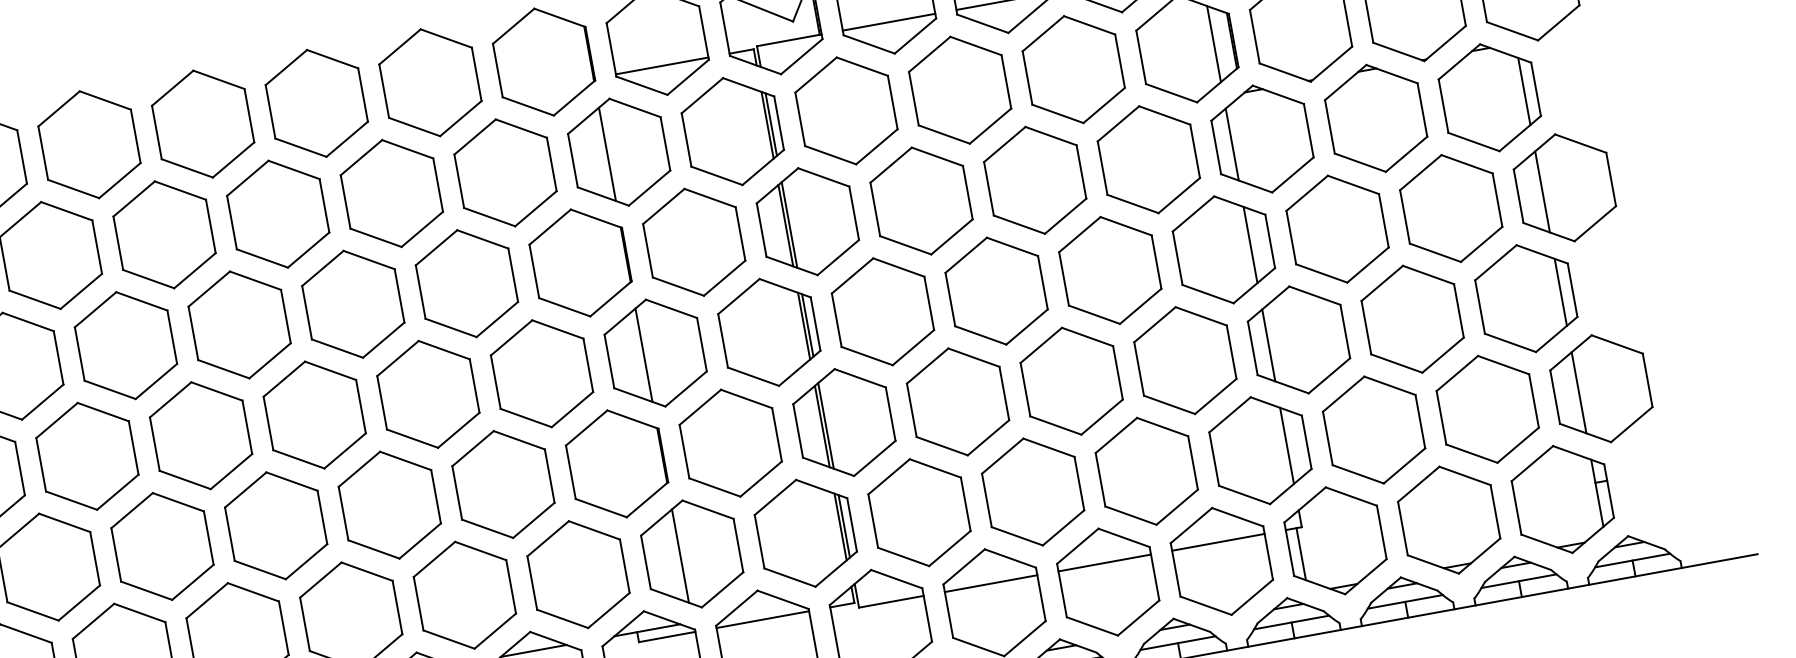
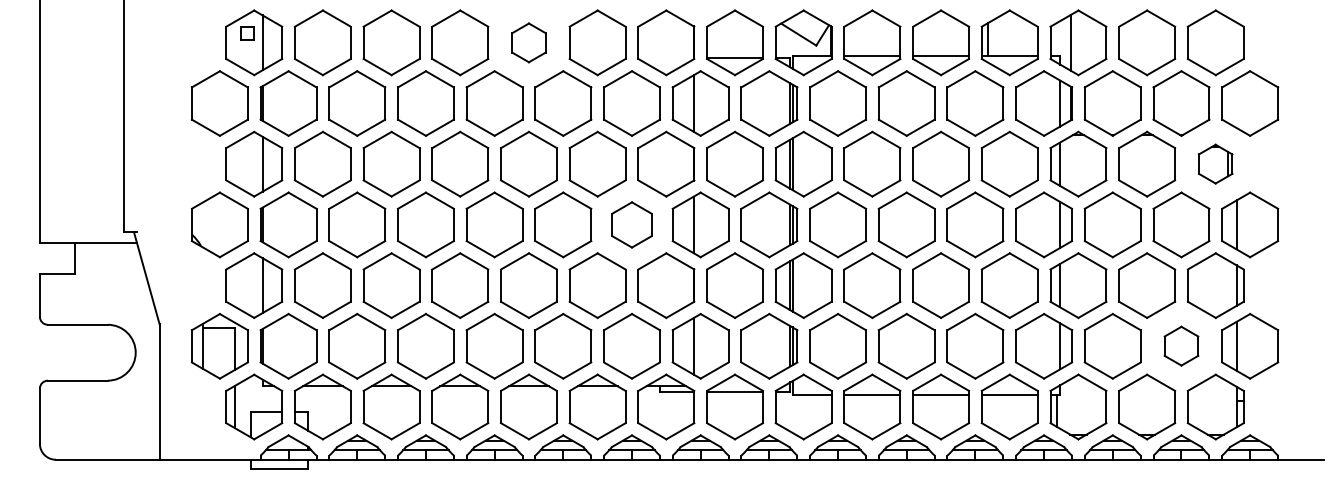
part: (1489, 96) -> (1215, 163), size x0.6
part: (315, 103) -> (528, 42), size x0.6
part: (541, 373) -> (631, 224), size x0.7
part: (1487, 408) -> (1181, 345), size x0.6

